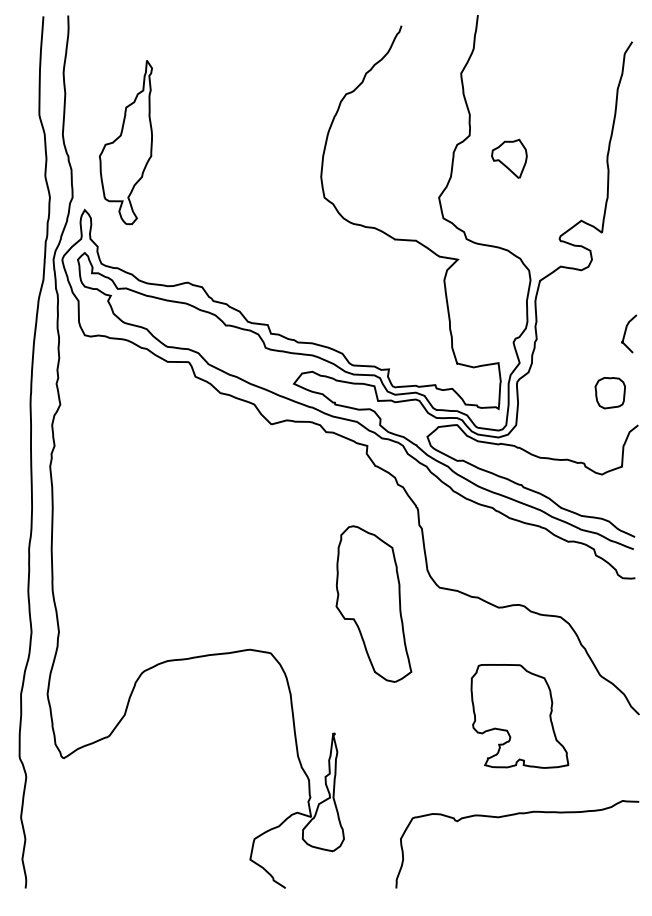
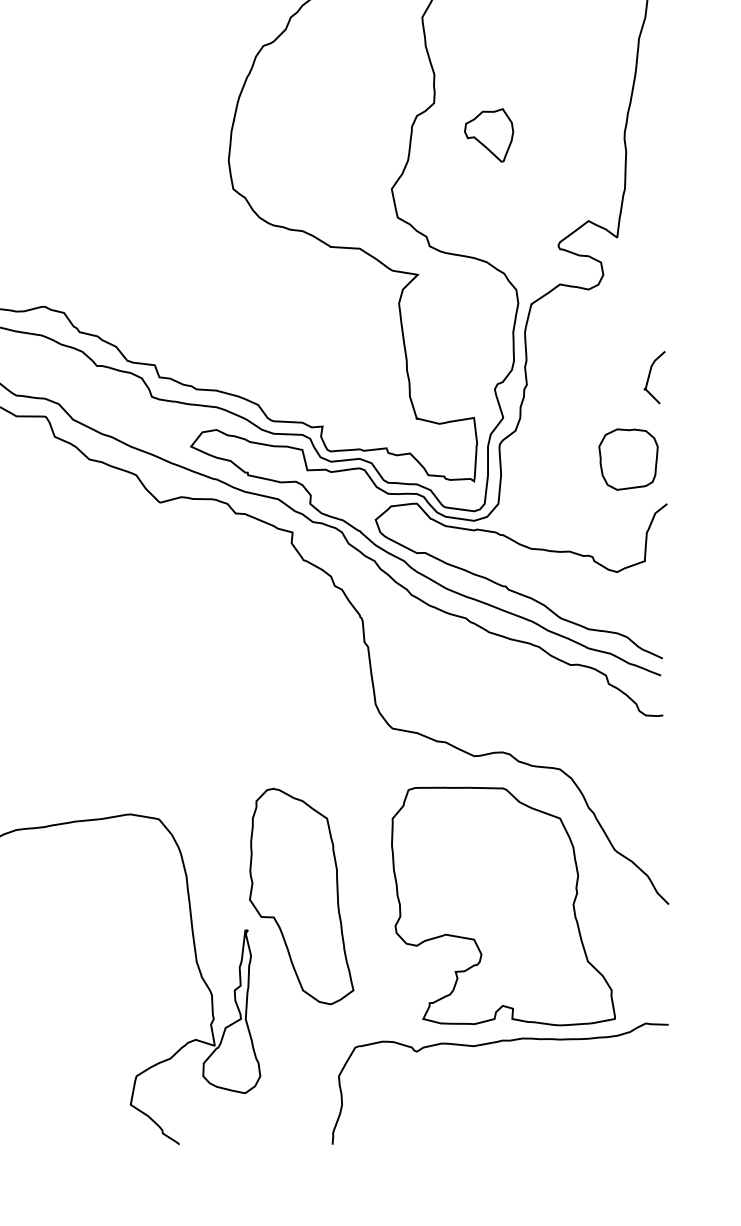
part: (610, 392) -> (628, 458), size x1.43
part: (373, 603) -> (301, 895), moved
part: (519, 716) -> (503, 906), size x1.67

